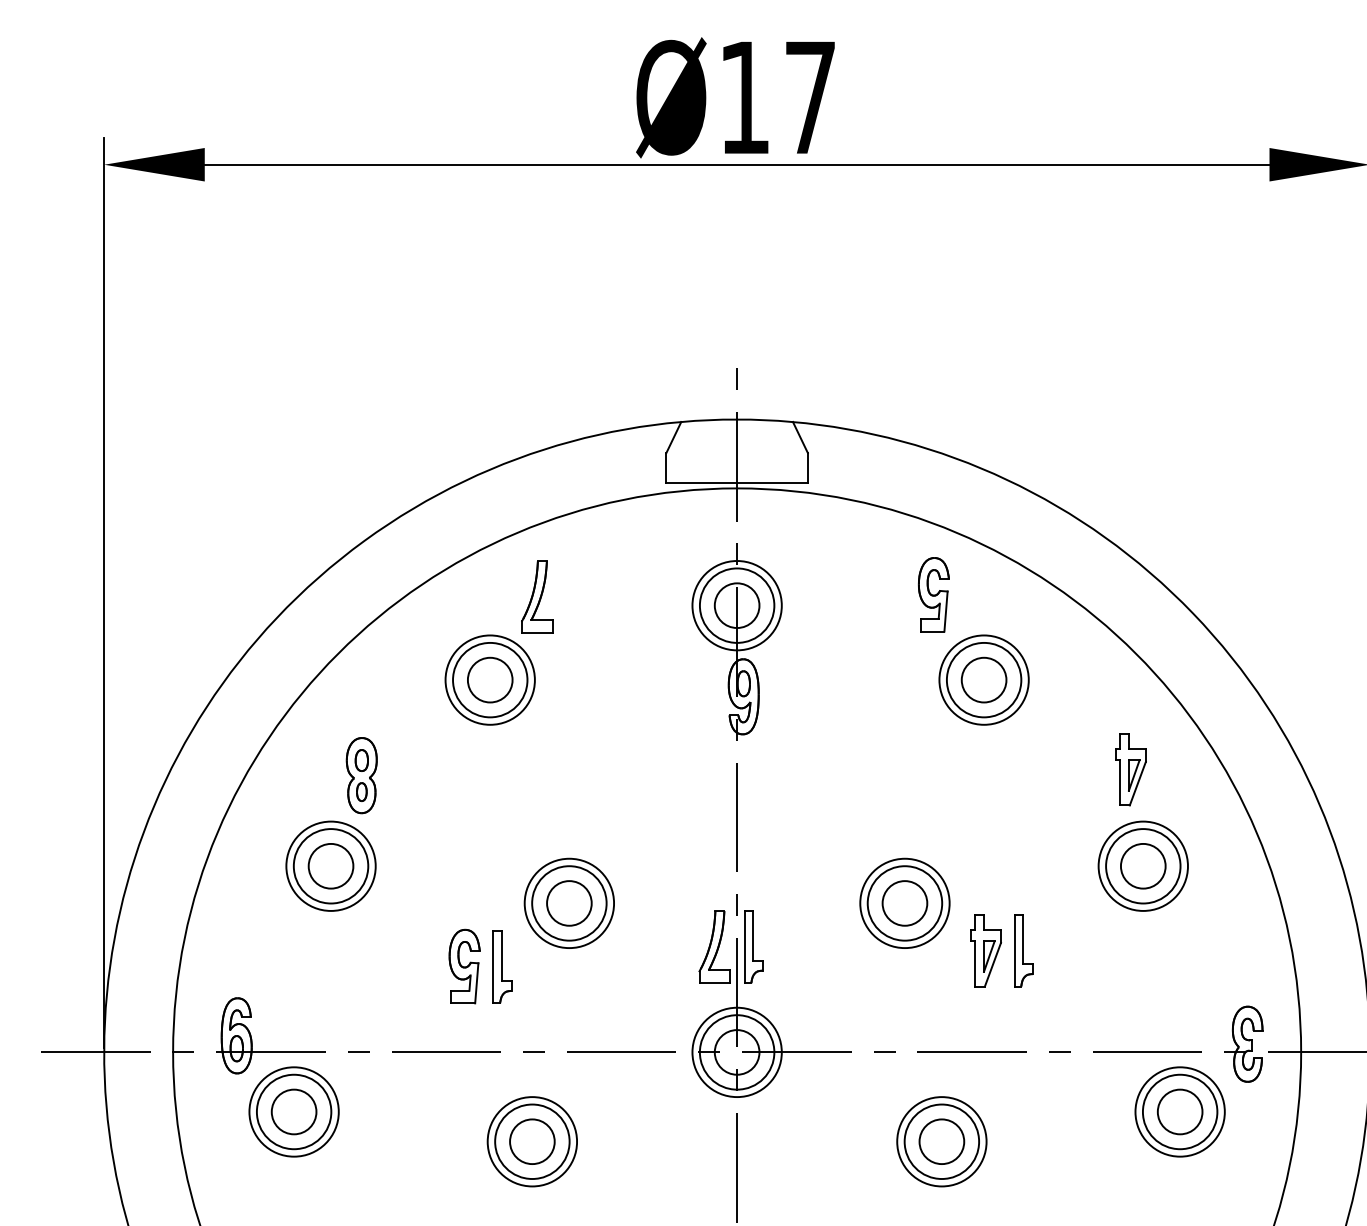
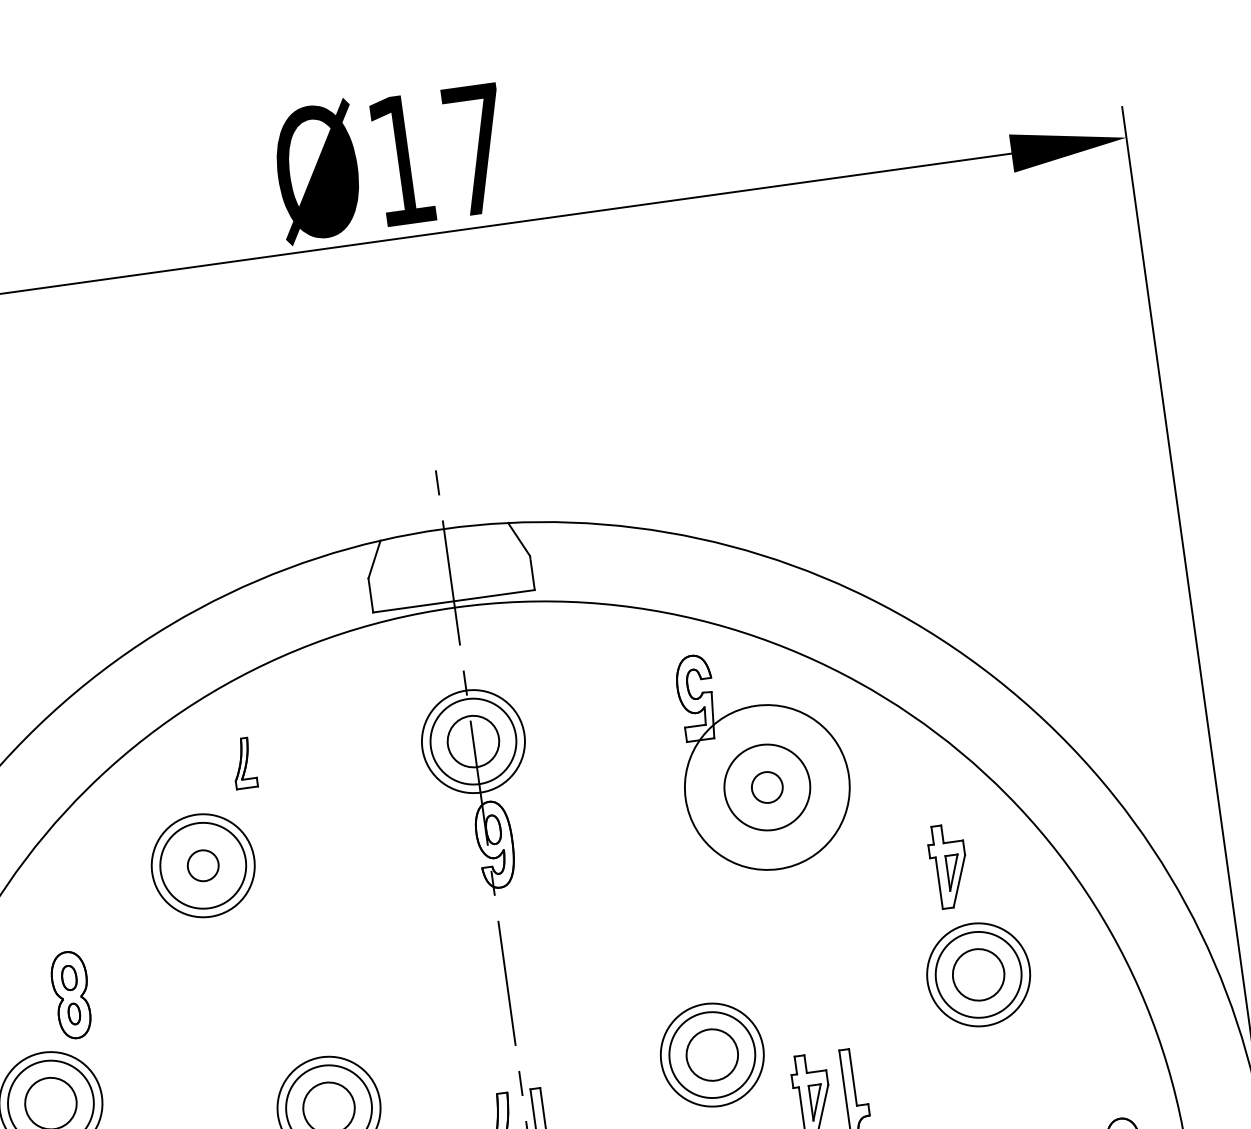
part: (537, 596) -> (243, 762), size x0.6
circle: (489, 679) -> (202, 865), size x0.6
circle: (983, 679) -> (766, 786), size x0.6
circle: (983, 679) -> (766, 786), size x1.6

